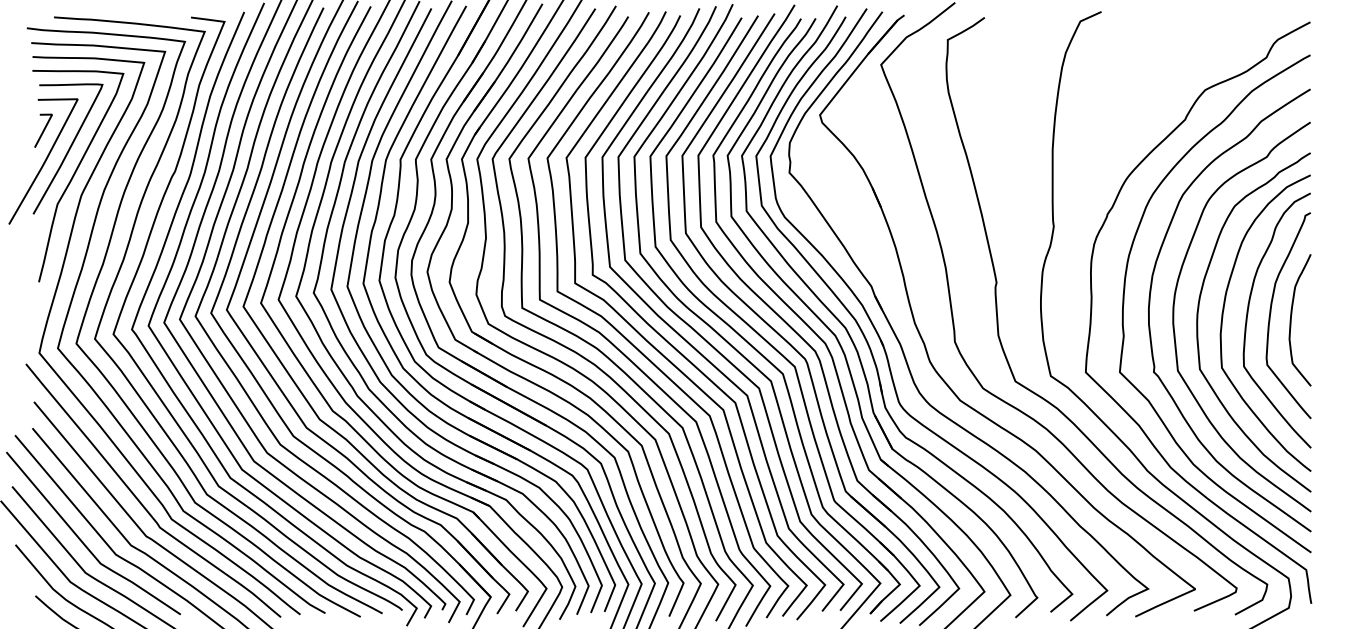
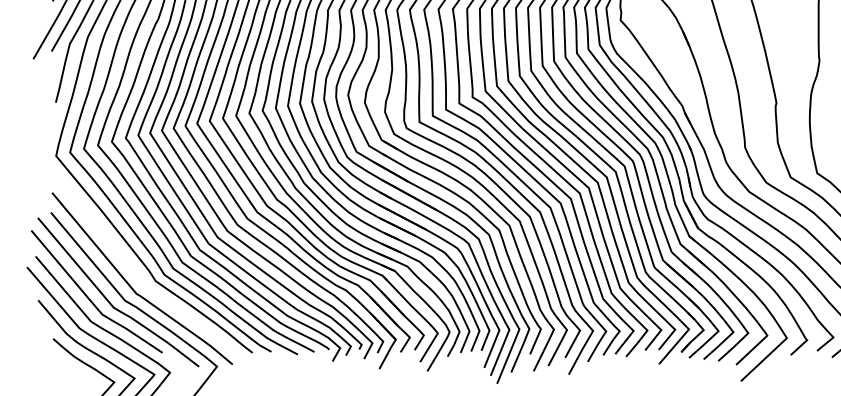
curve: (141, 502) -> (133, 268), removed

